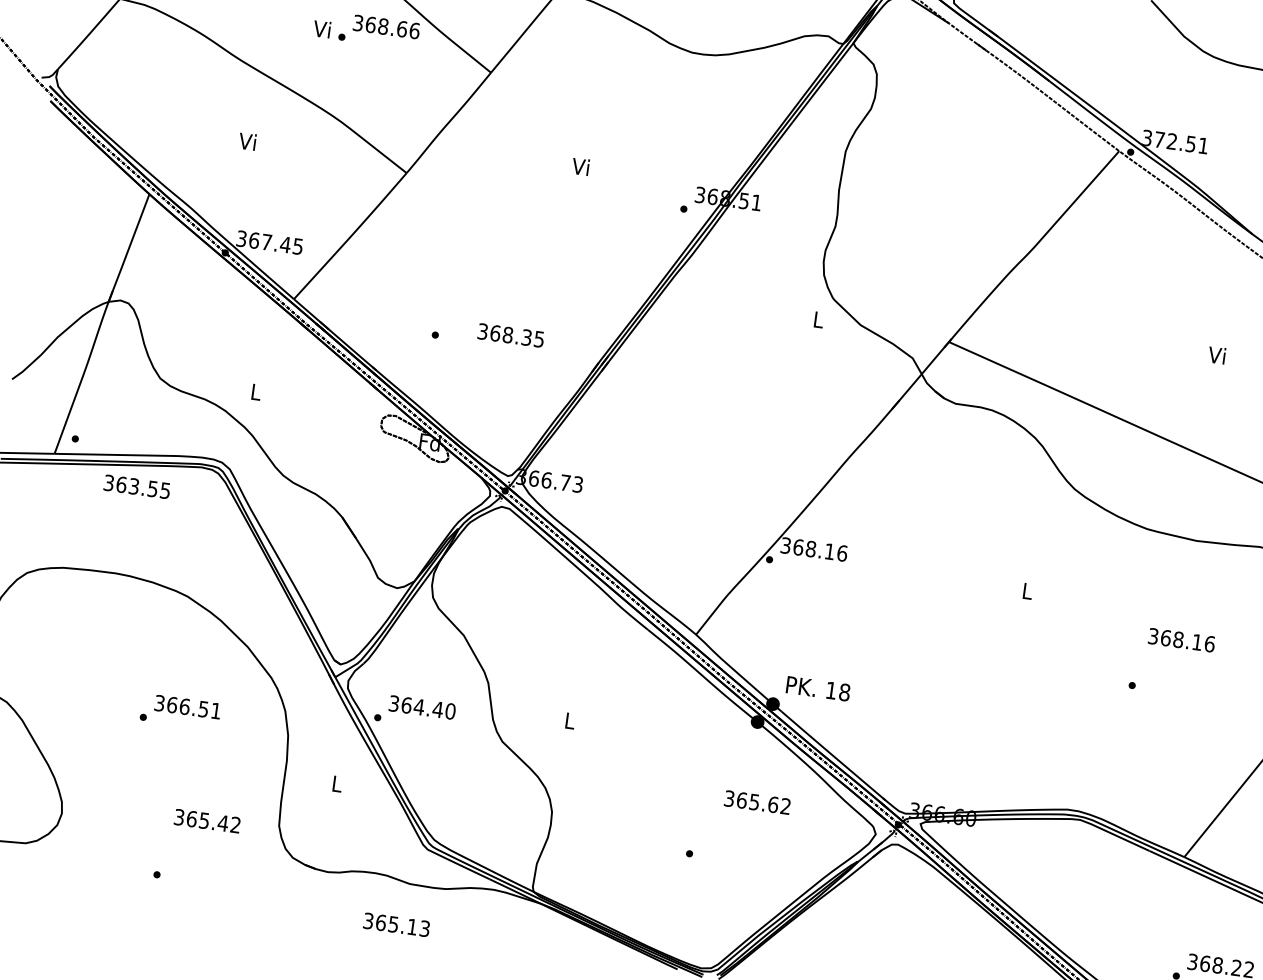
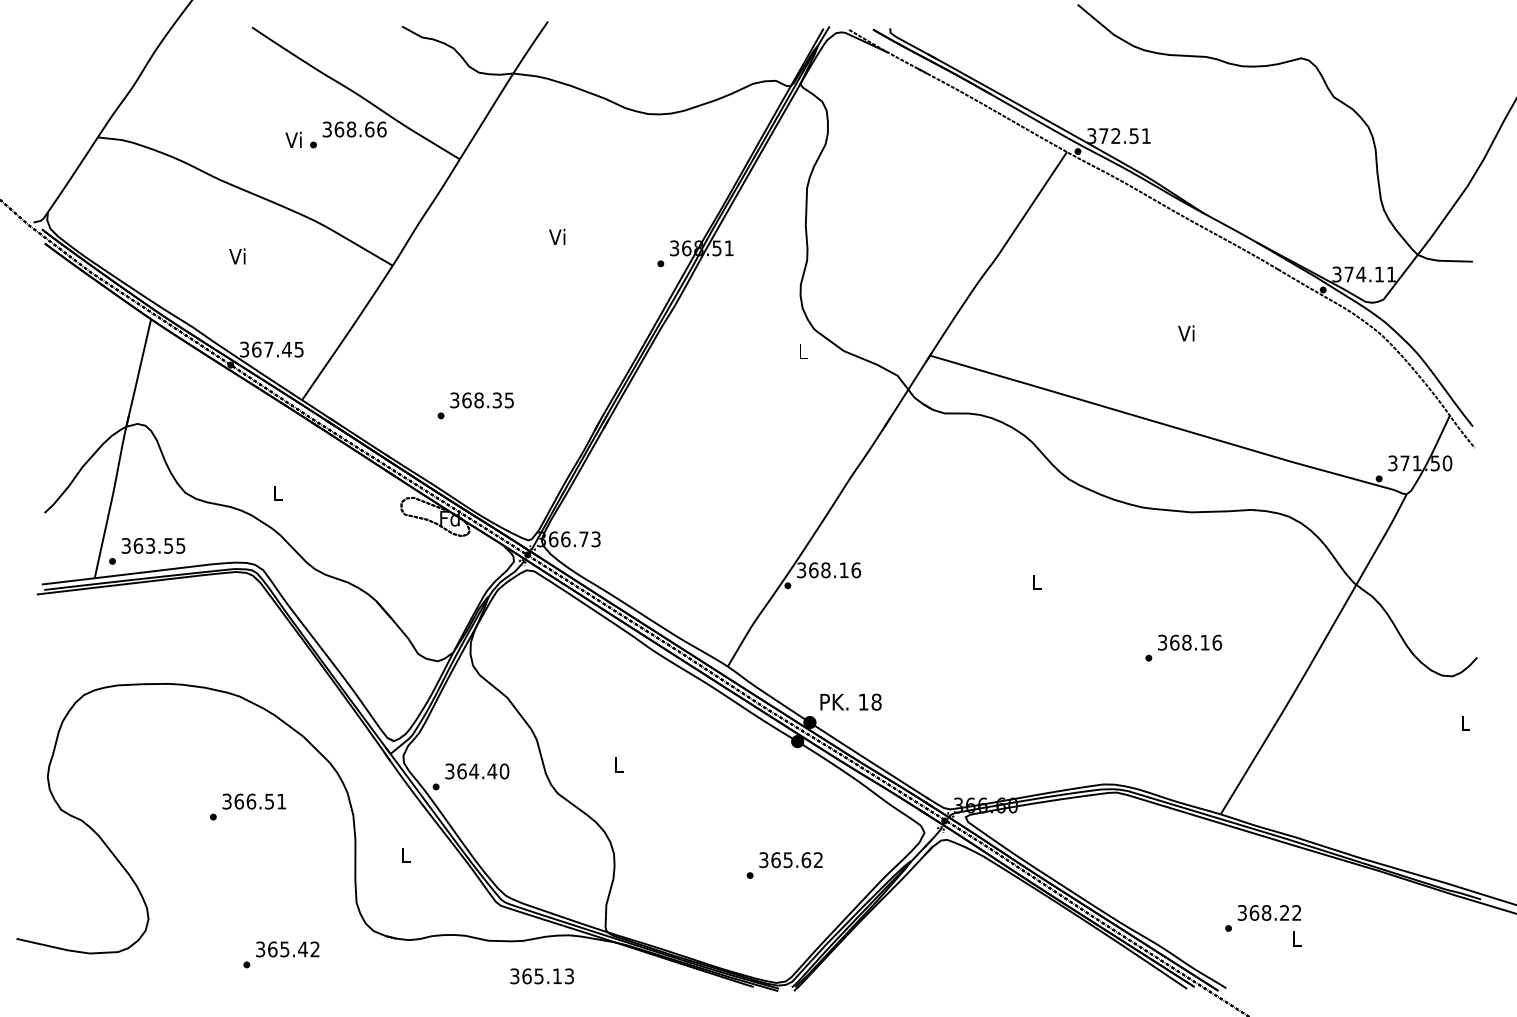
text: (510, 335) -> (481, 400), moved
text: (137, 486) -> (153, 545), moved
text: (1182, 640) -> (1190, 642), moved
text: (756, 802) -> (790, 860), moved
text: (207, 821) -> (287, 949), moved
text: (396, 925) -> (541, 976), moved

